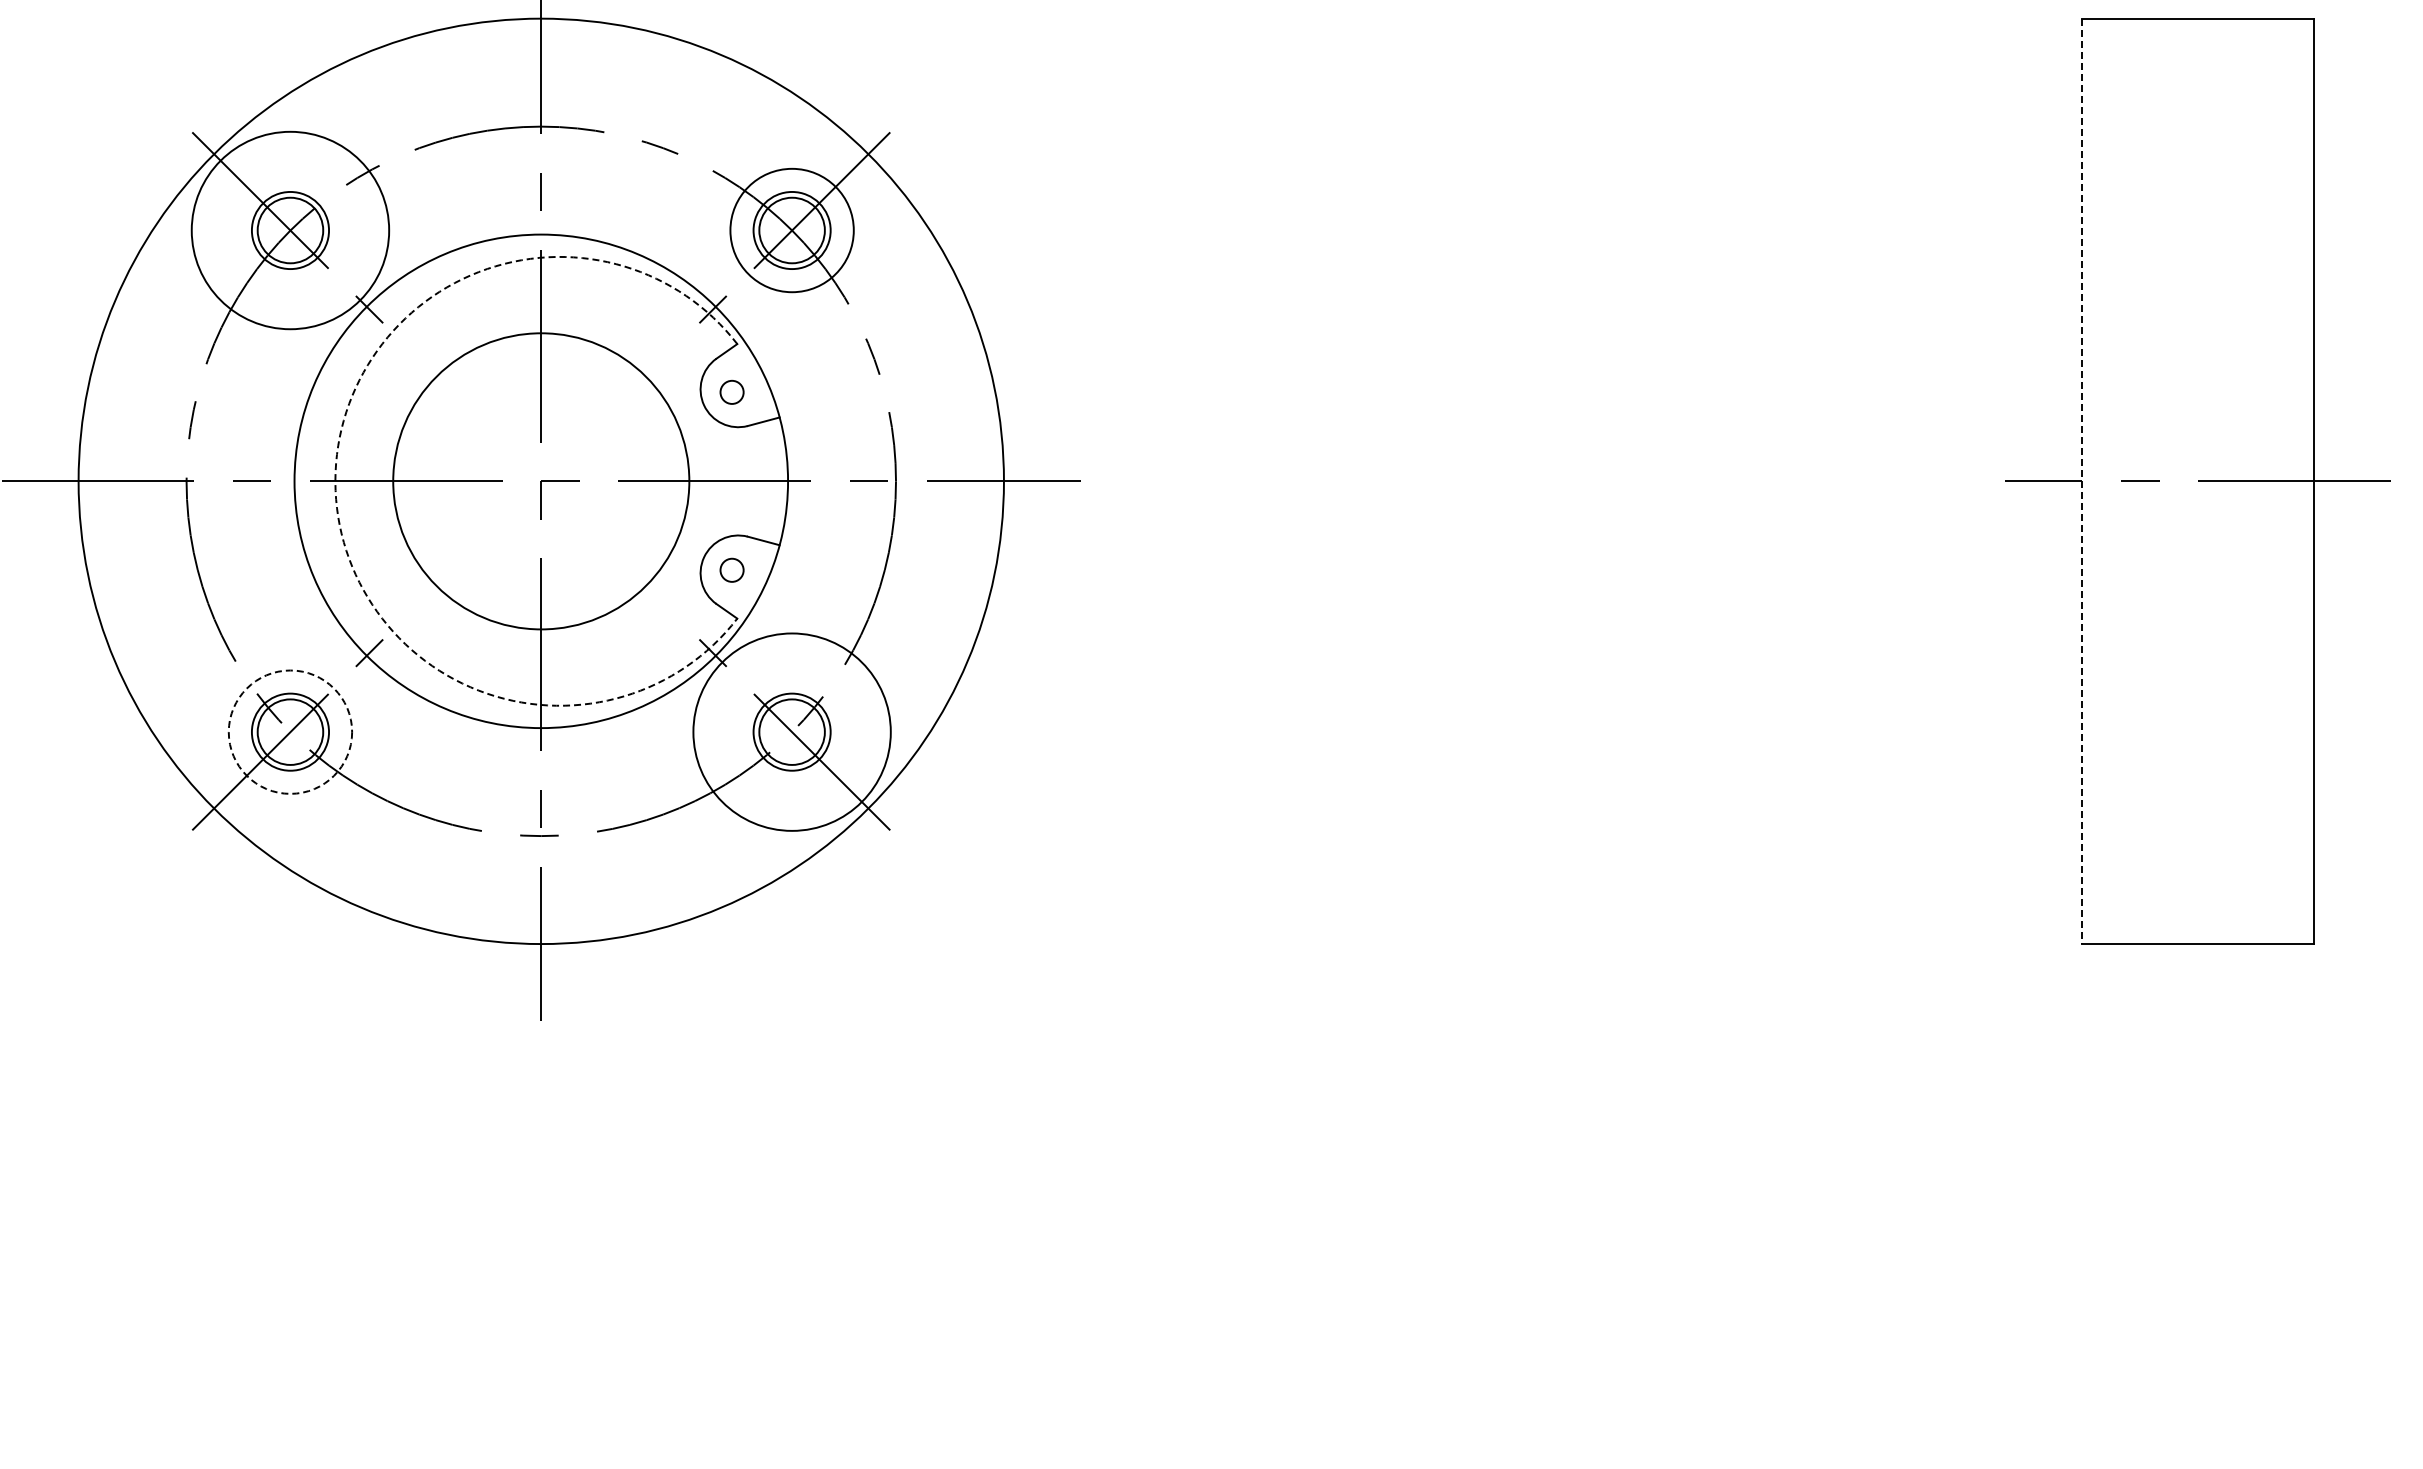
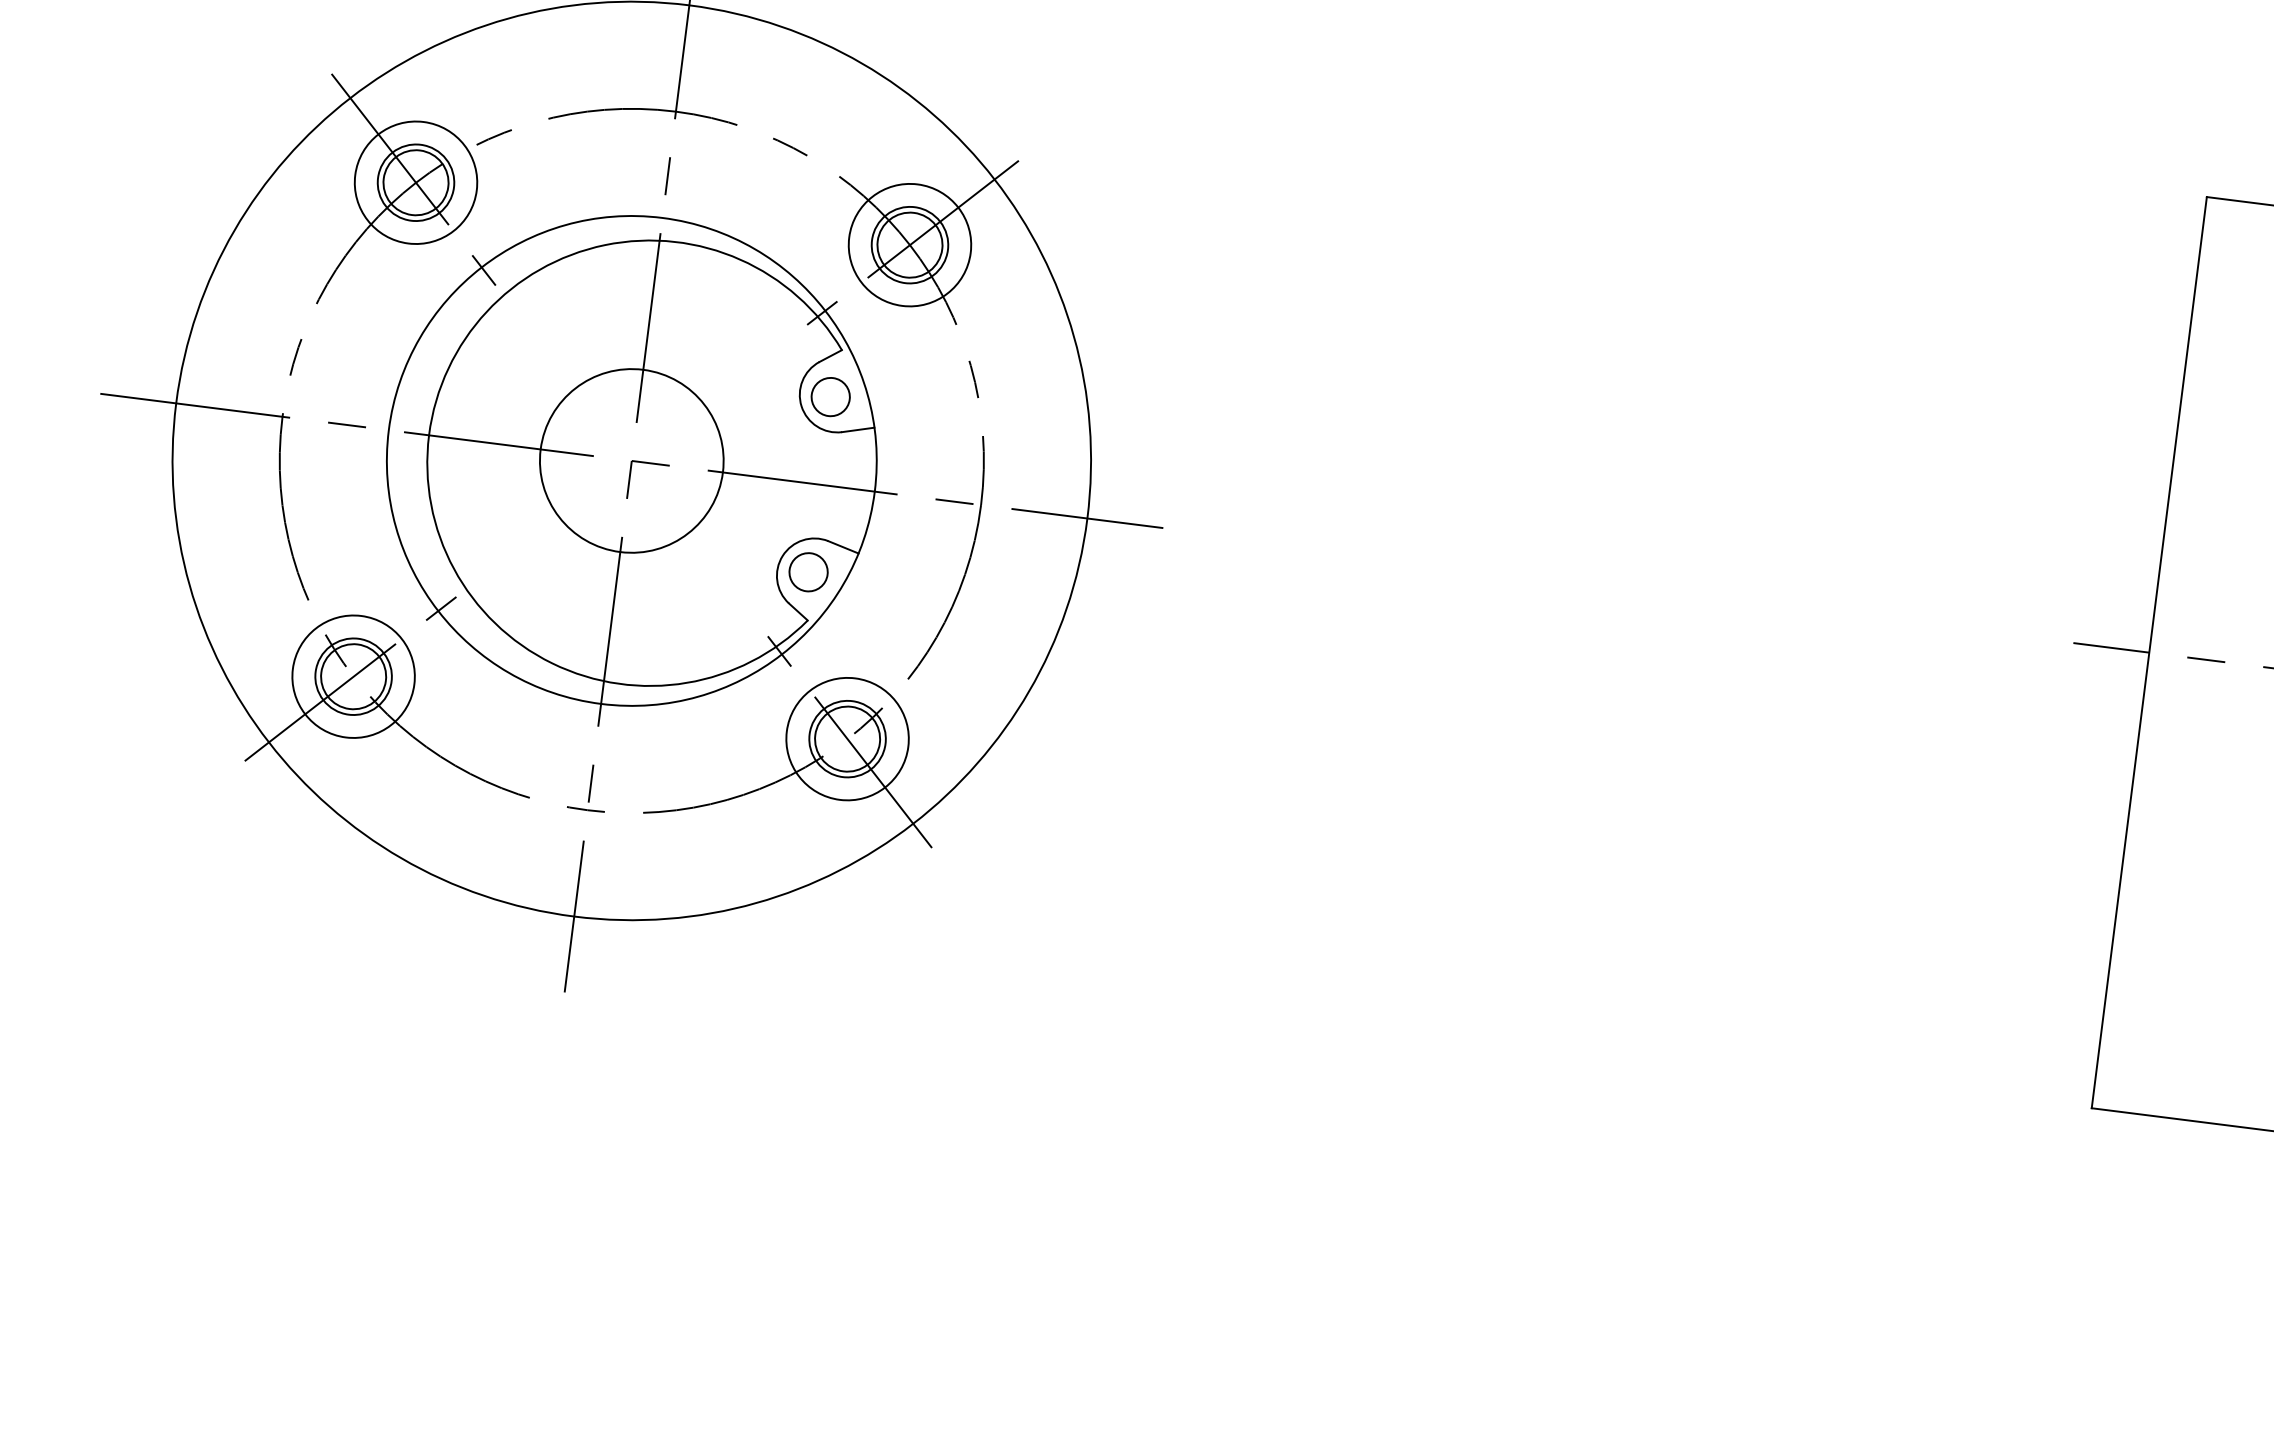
circle: (290, 230) -> (416, 182), size x0.62
circle: (731, 392) -> (830, 397), size x1.67
circle: (540, 480) -> (631, 460), size x0.62
arc: (335, 481) -> (429, 435), dashed -> solid
line: (2082, 481) -> (2149, 652), dashed -> solid
circle: (731, 570) -> (808, 572), size x1.67
circle: (290, 731) -> (353, 676), dashed -> solid
circle: (791, 731) -> (847, 738), size x0.62

